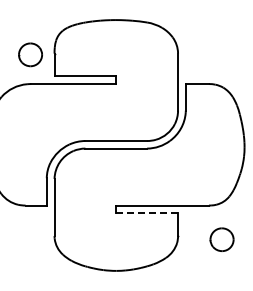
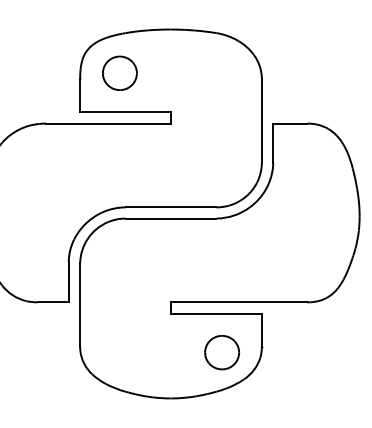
part: (30, 54) -> (119, 72), moved
line: (147, 213) -> (216, 314), dashed -> solid
part: (221, 239) -> (221, 352), moved

